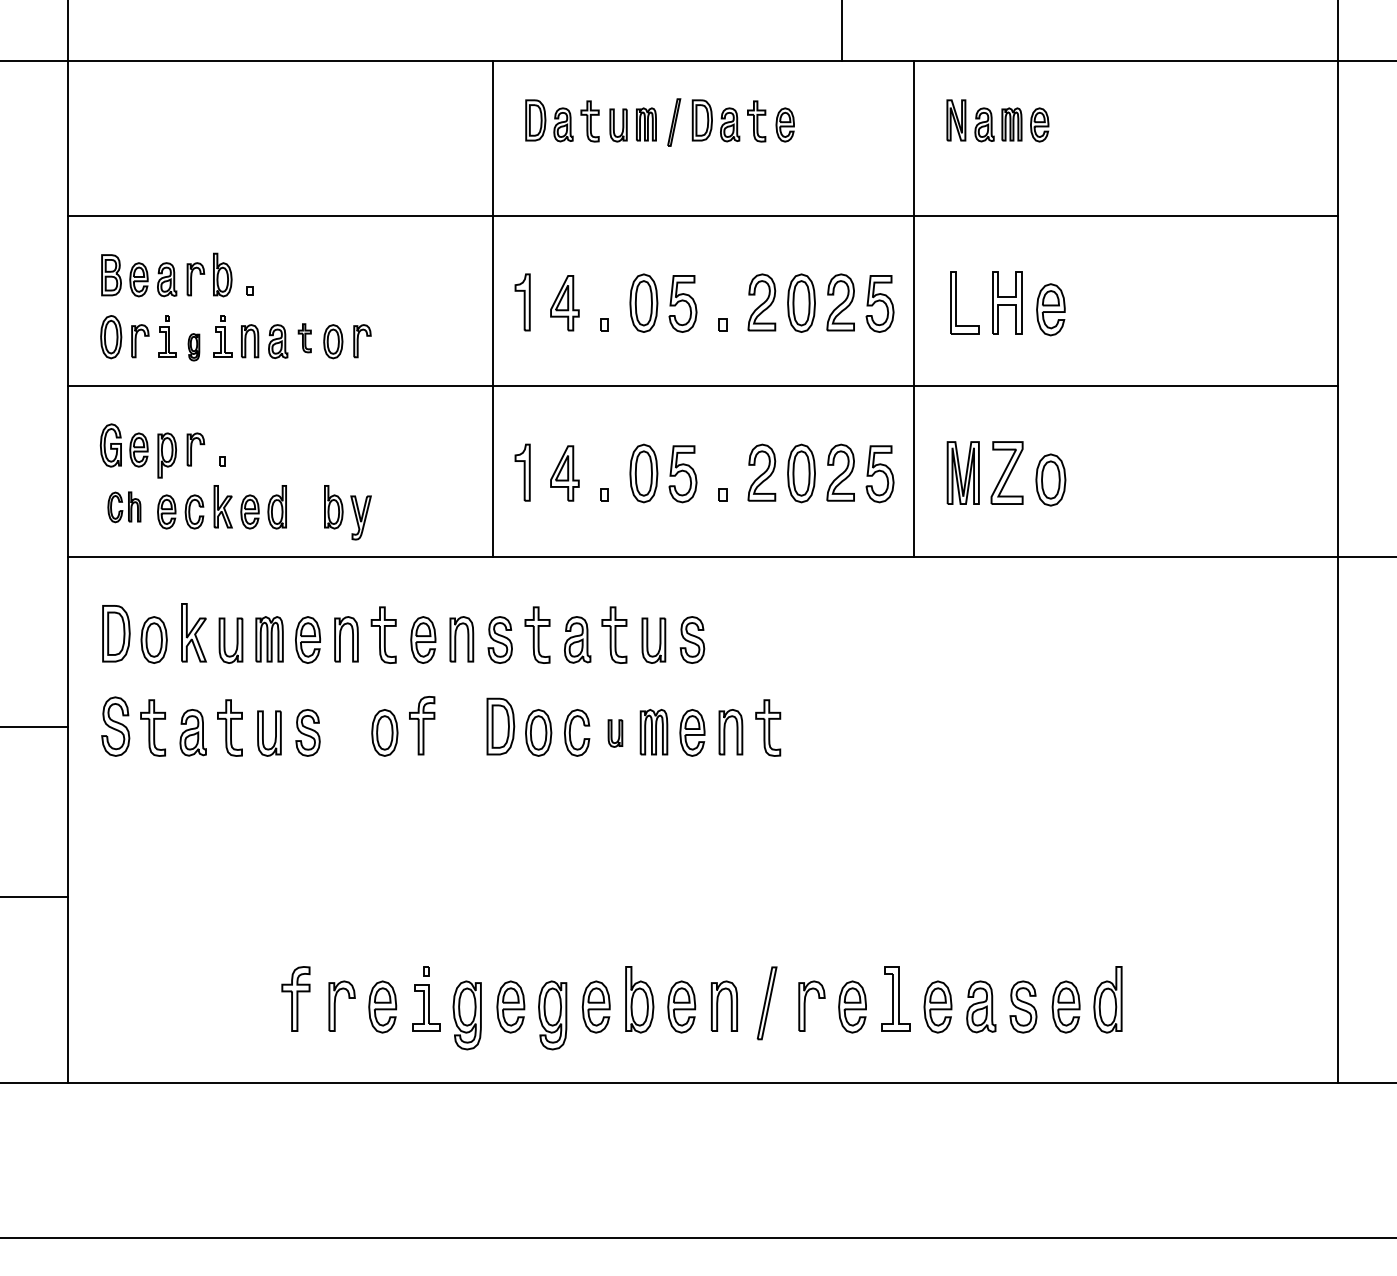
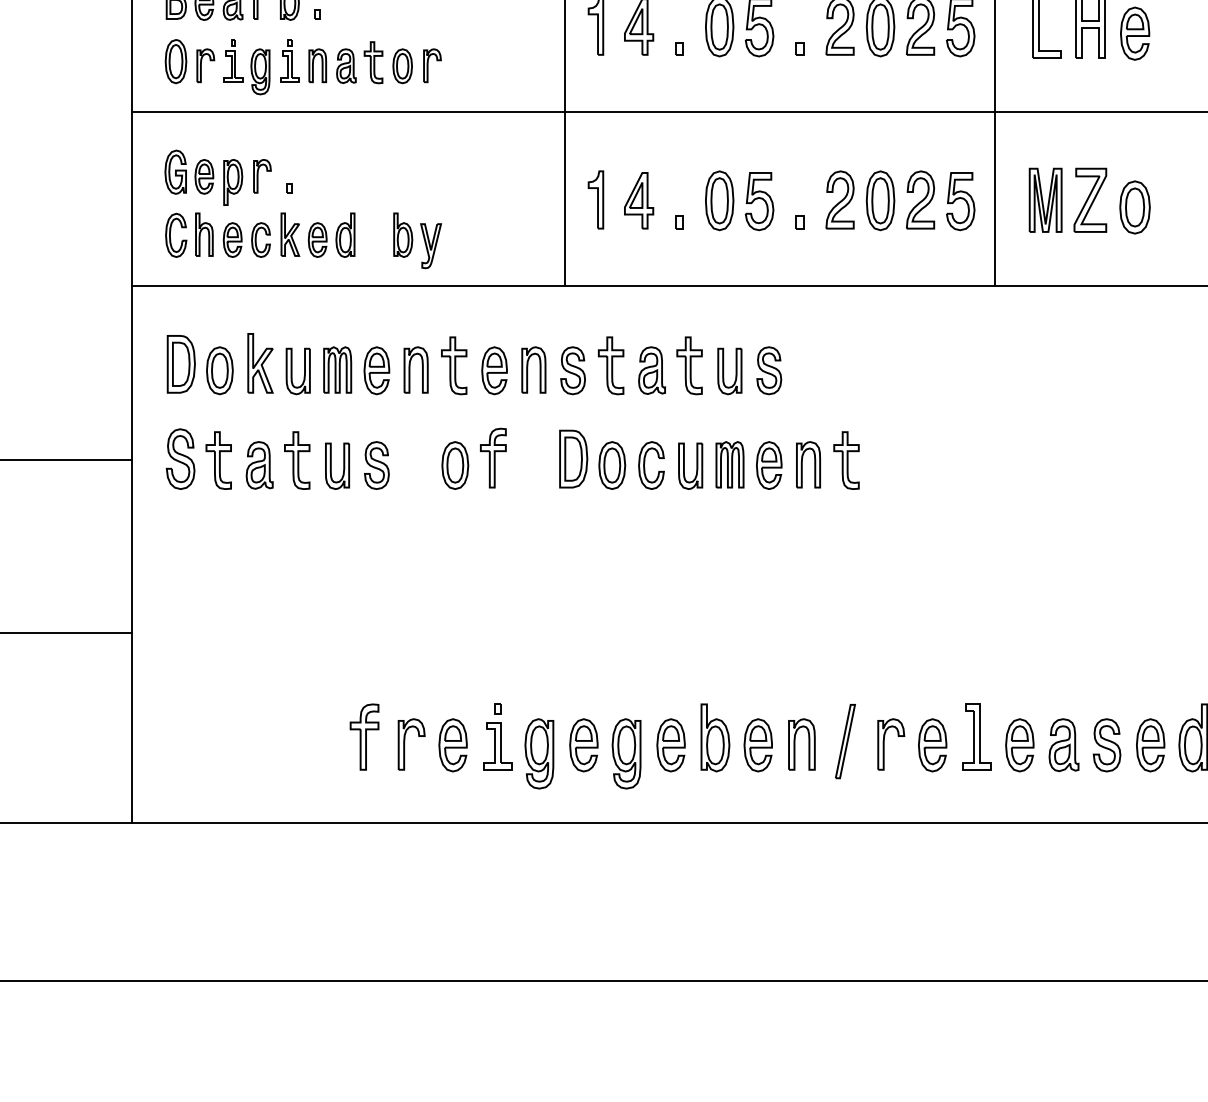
part: (304, 338) -> (373, 63), size x1.43
part: (193, 347) -> (260, 72), size x1.67
part: (124, 507) -> (189, 235), size x1.43
part: (615, 733) -> (690, 466), size x1.67

